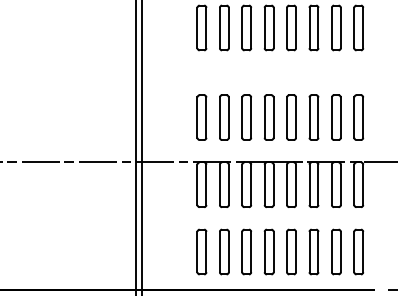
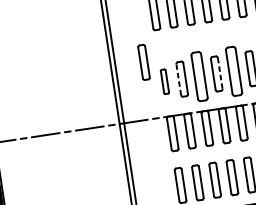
part: (178, 88) -> (143, 62), added
part: (201, 117) -> (164, 81), size x0.7
line: (219, 117) -> (178, 79), solid -> dashed
part: (246, 117) -> (199, 76), size x1.4
part: (291, 117) -> (233, 71), size x1.4
line: (273, 118) -> (220, 74), solid -> dashed

